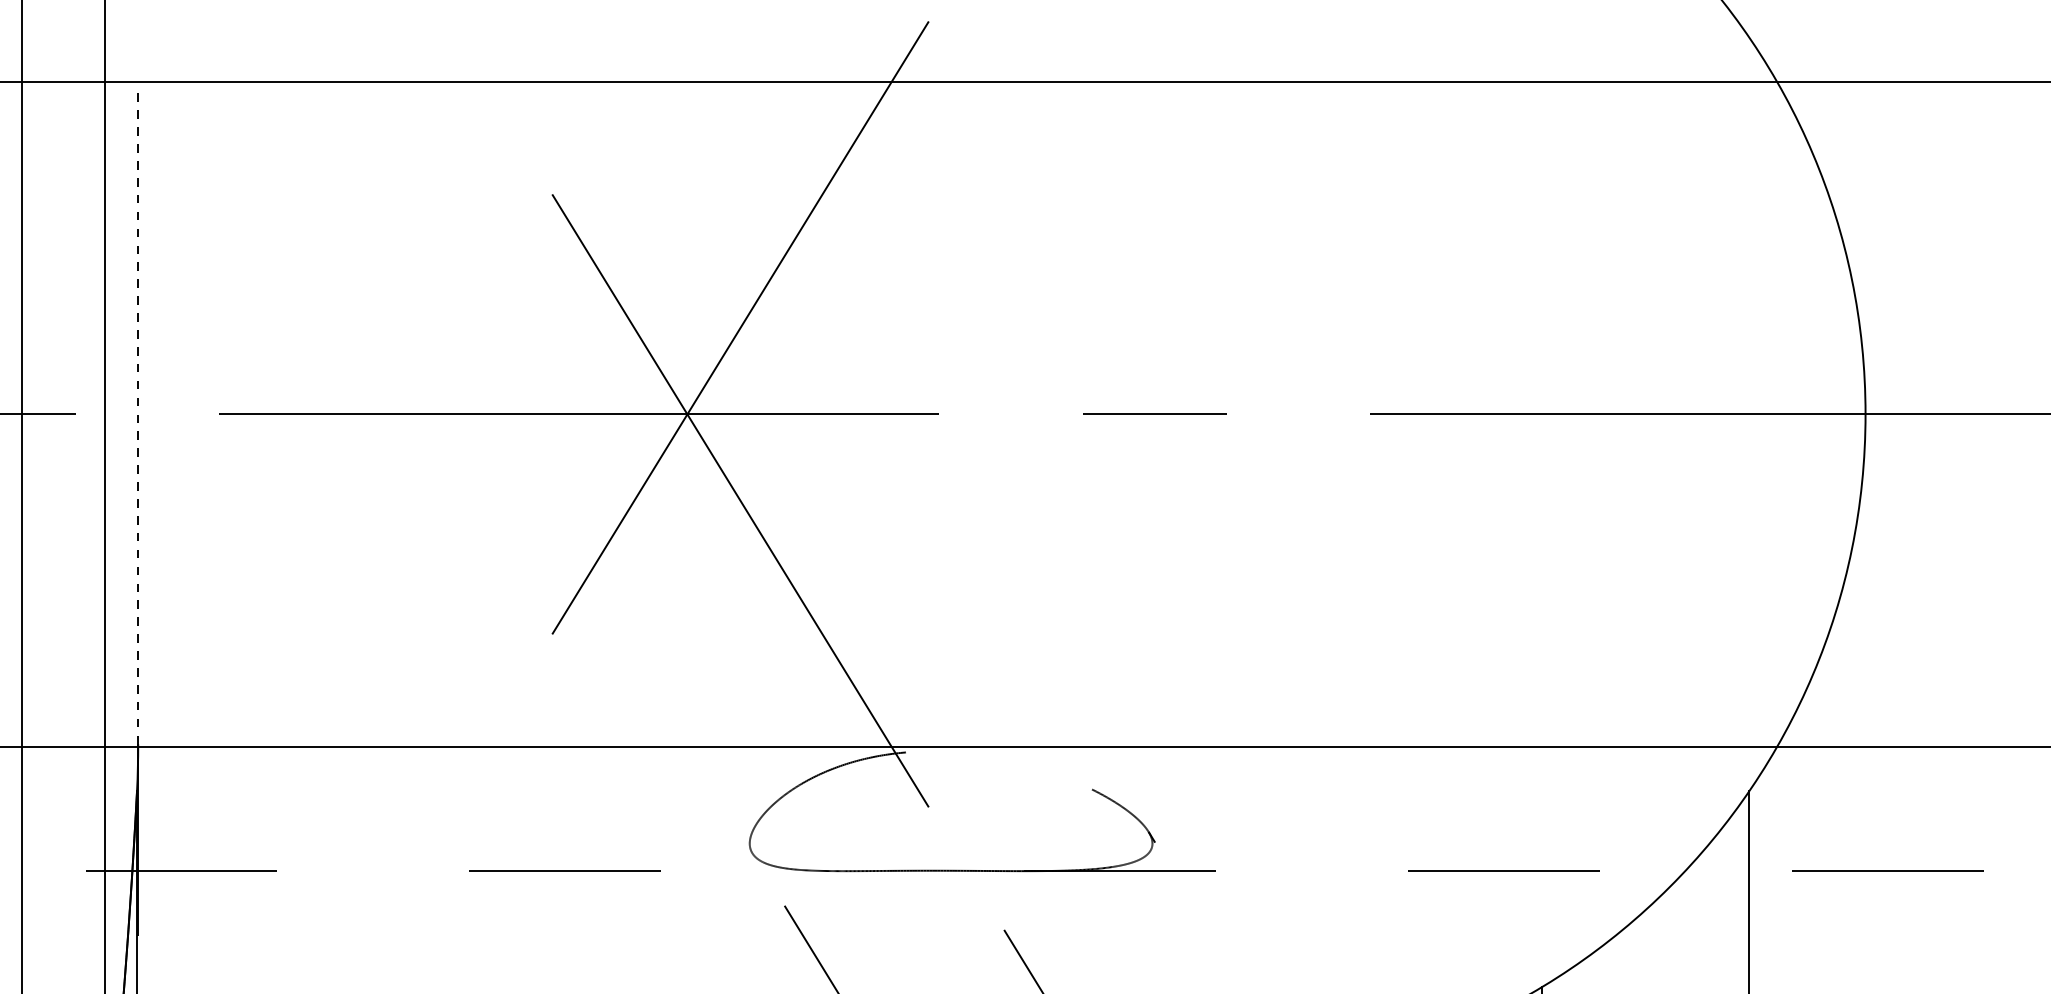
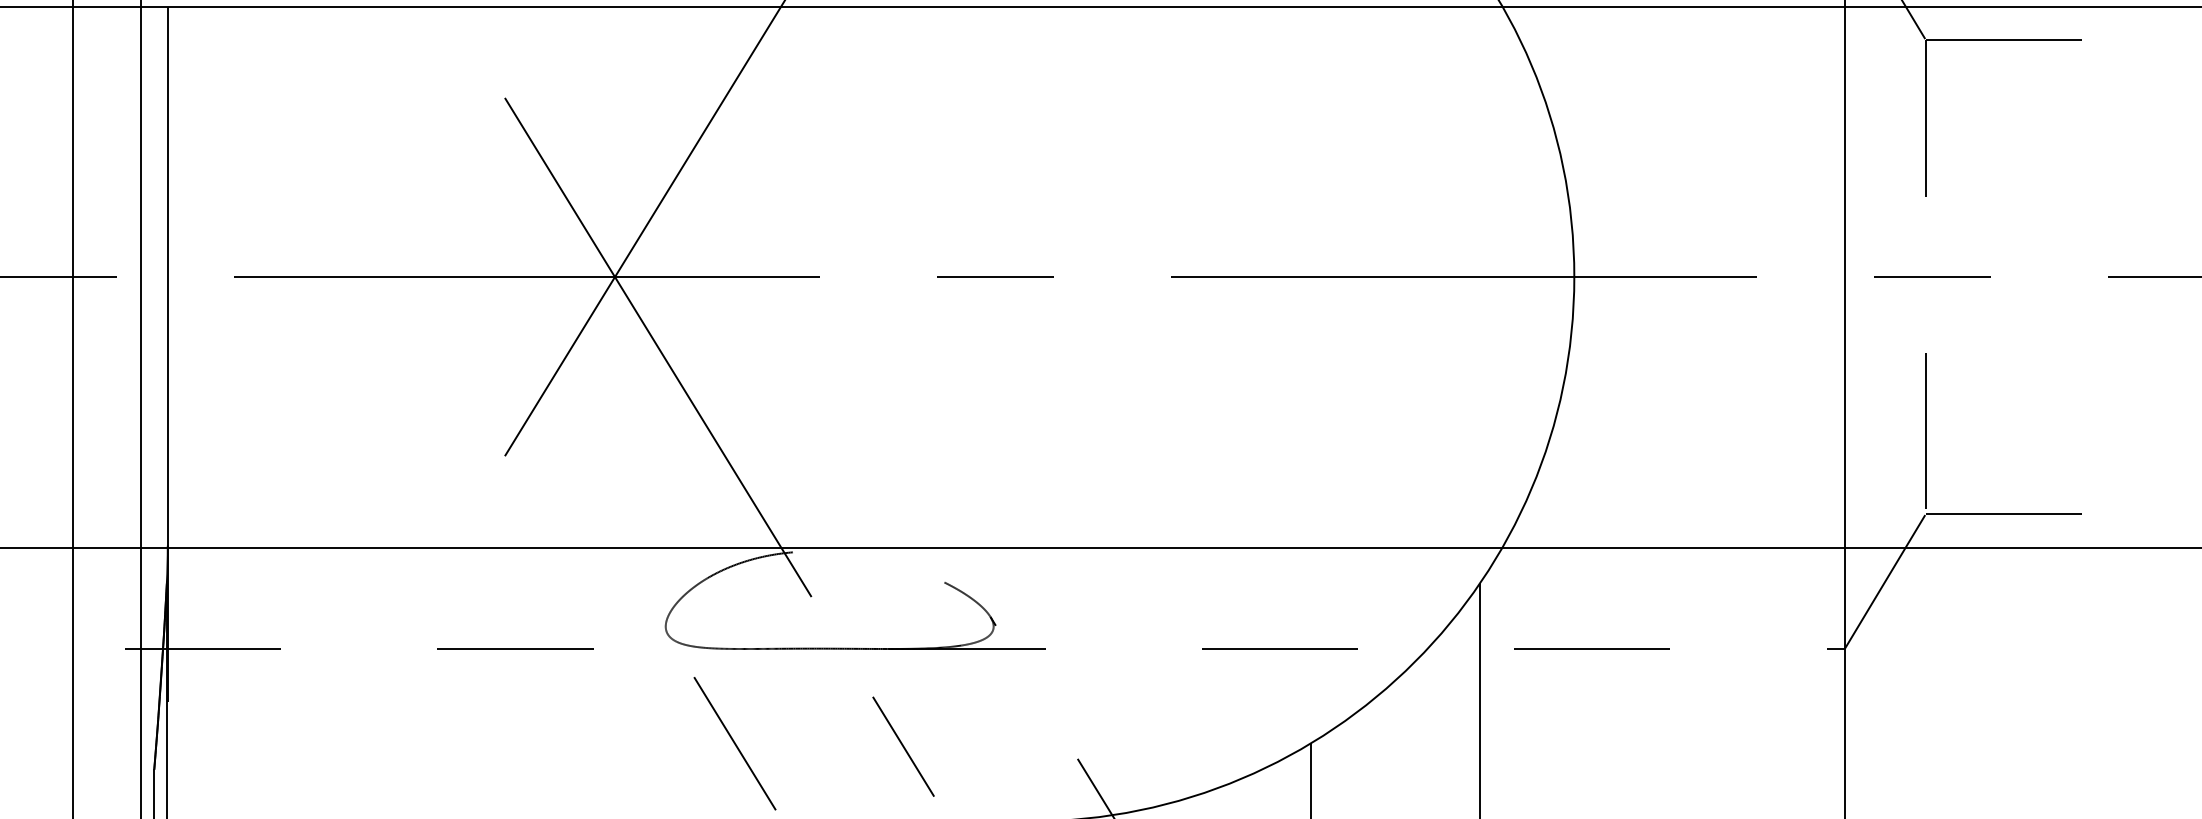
line: (137, 414) -> (167, 277), dashed -> solid

